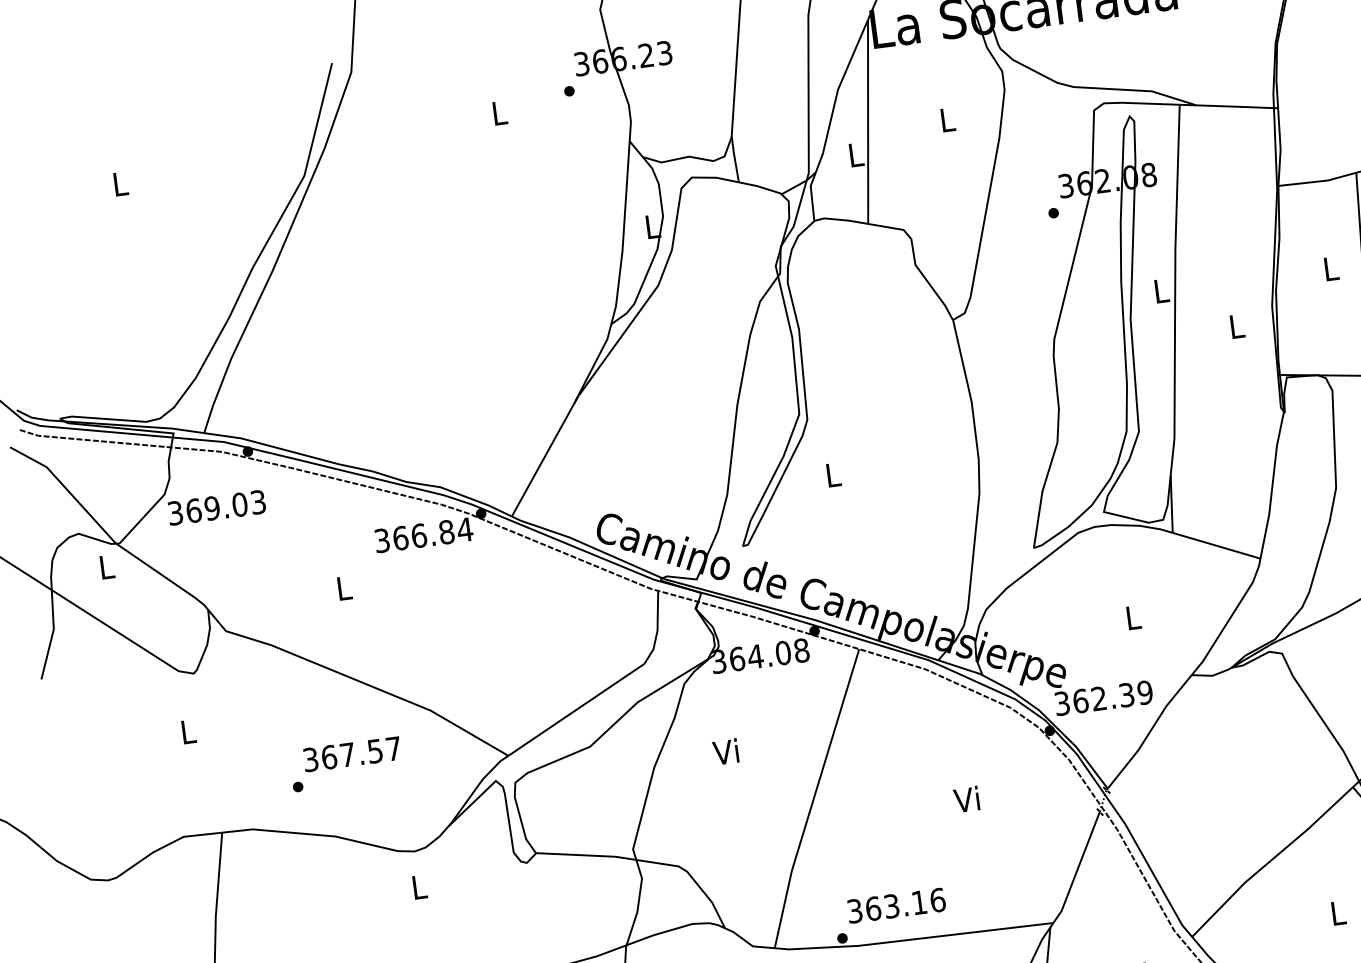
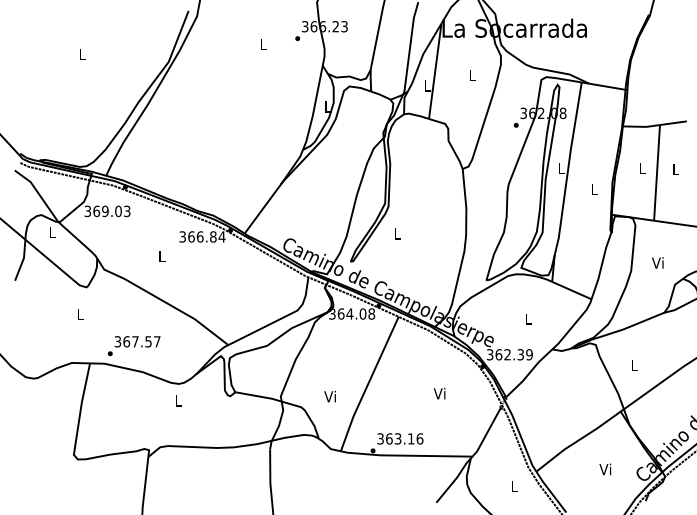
text: (724, 751) -> (329, 396), moved
text: (344, 765) -> (133, 346), moved
text: (1337, 913) -> (605, 469), L -> Vi

